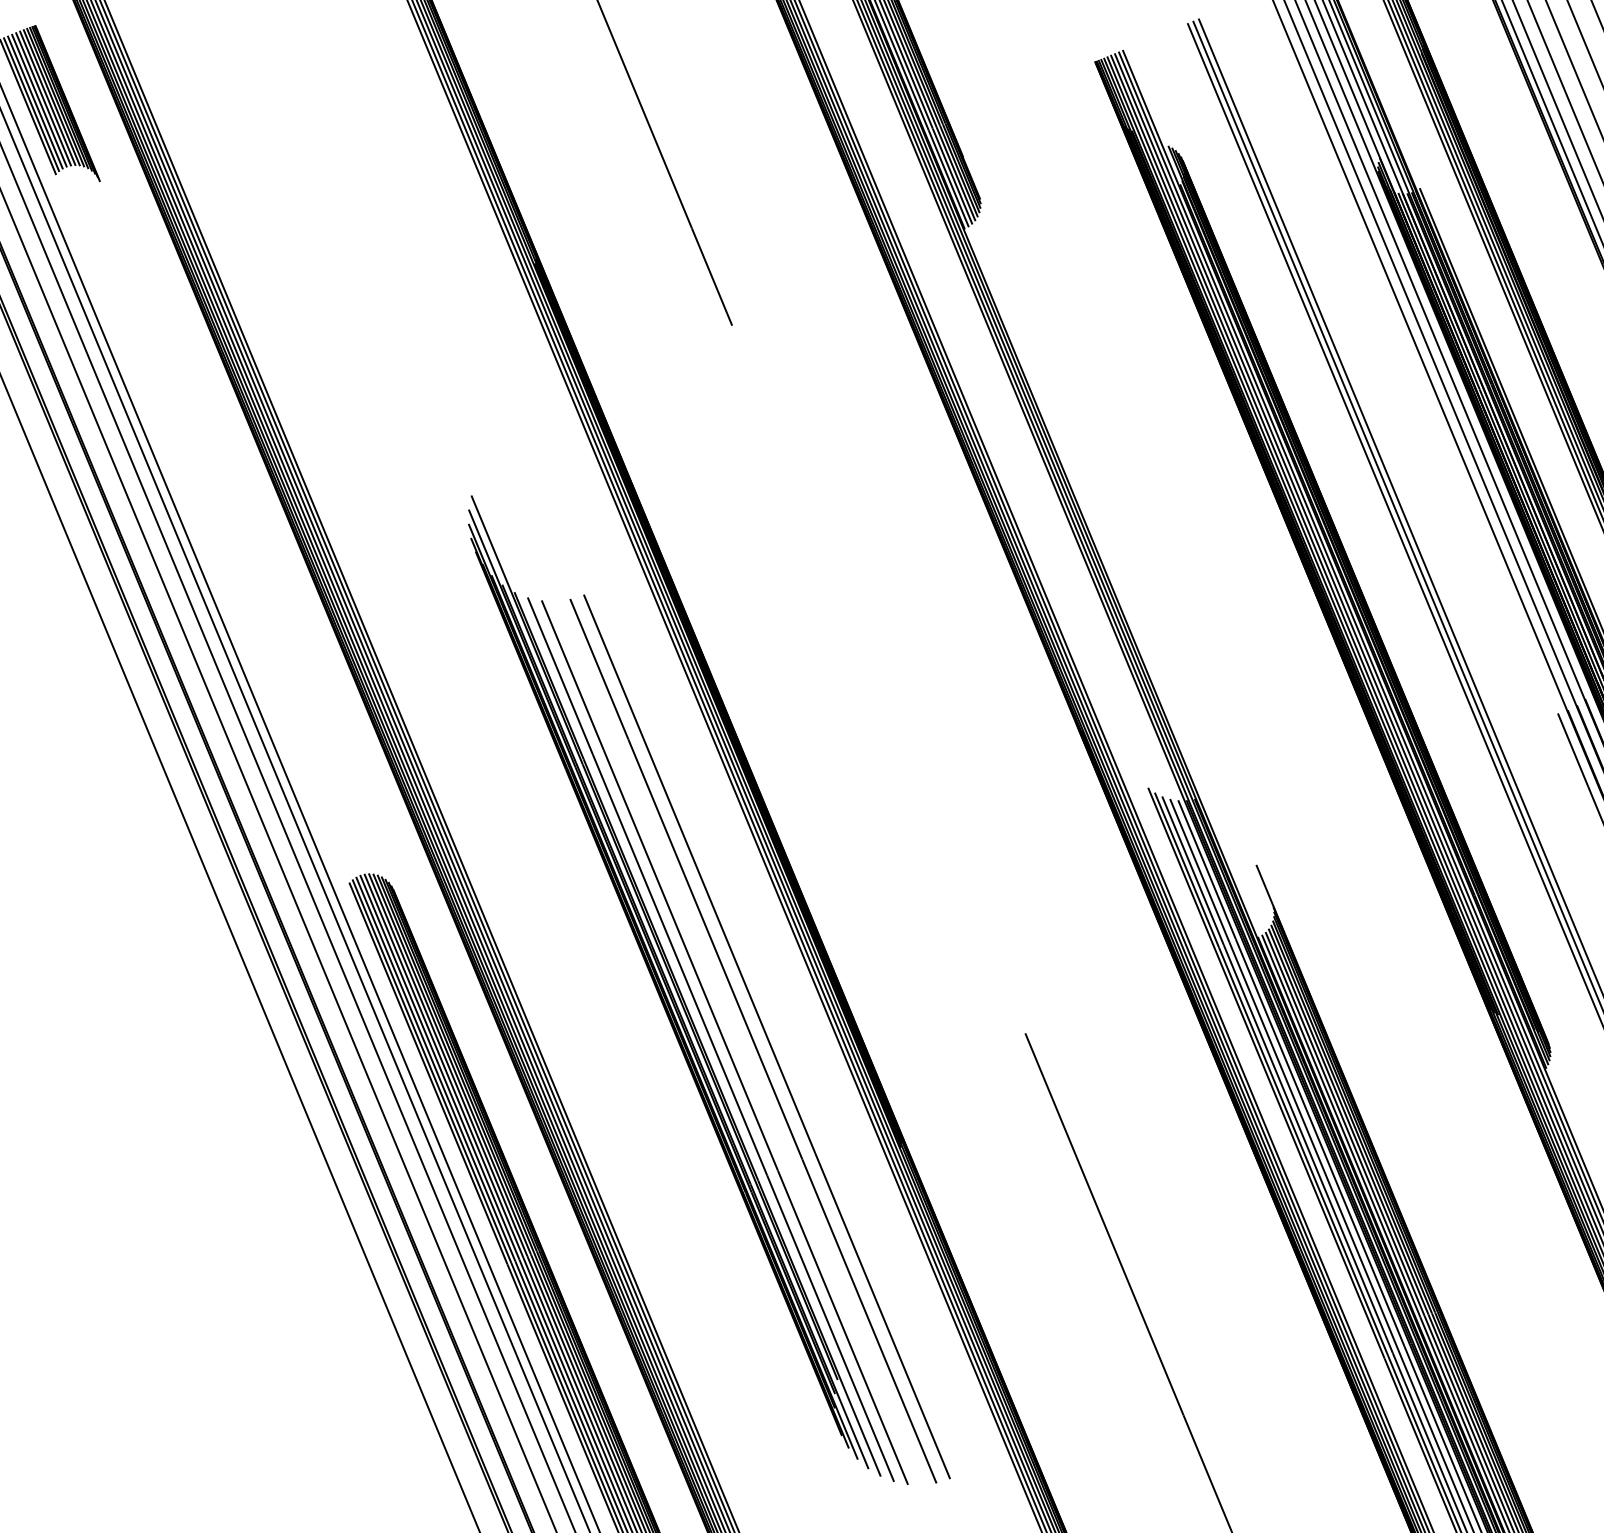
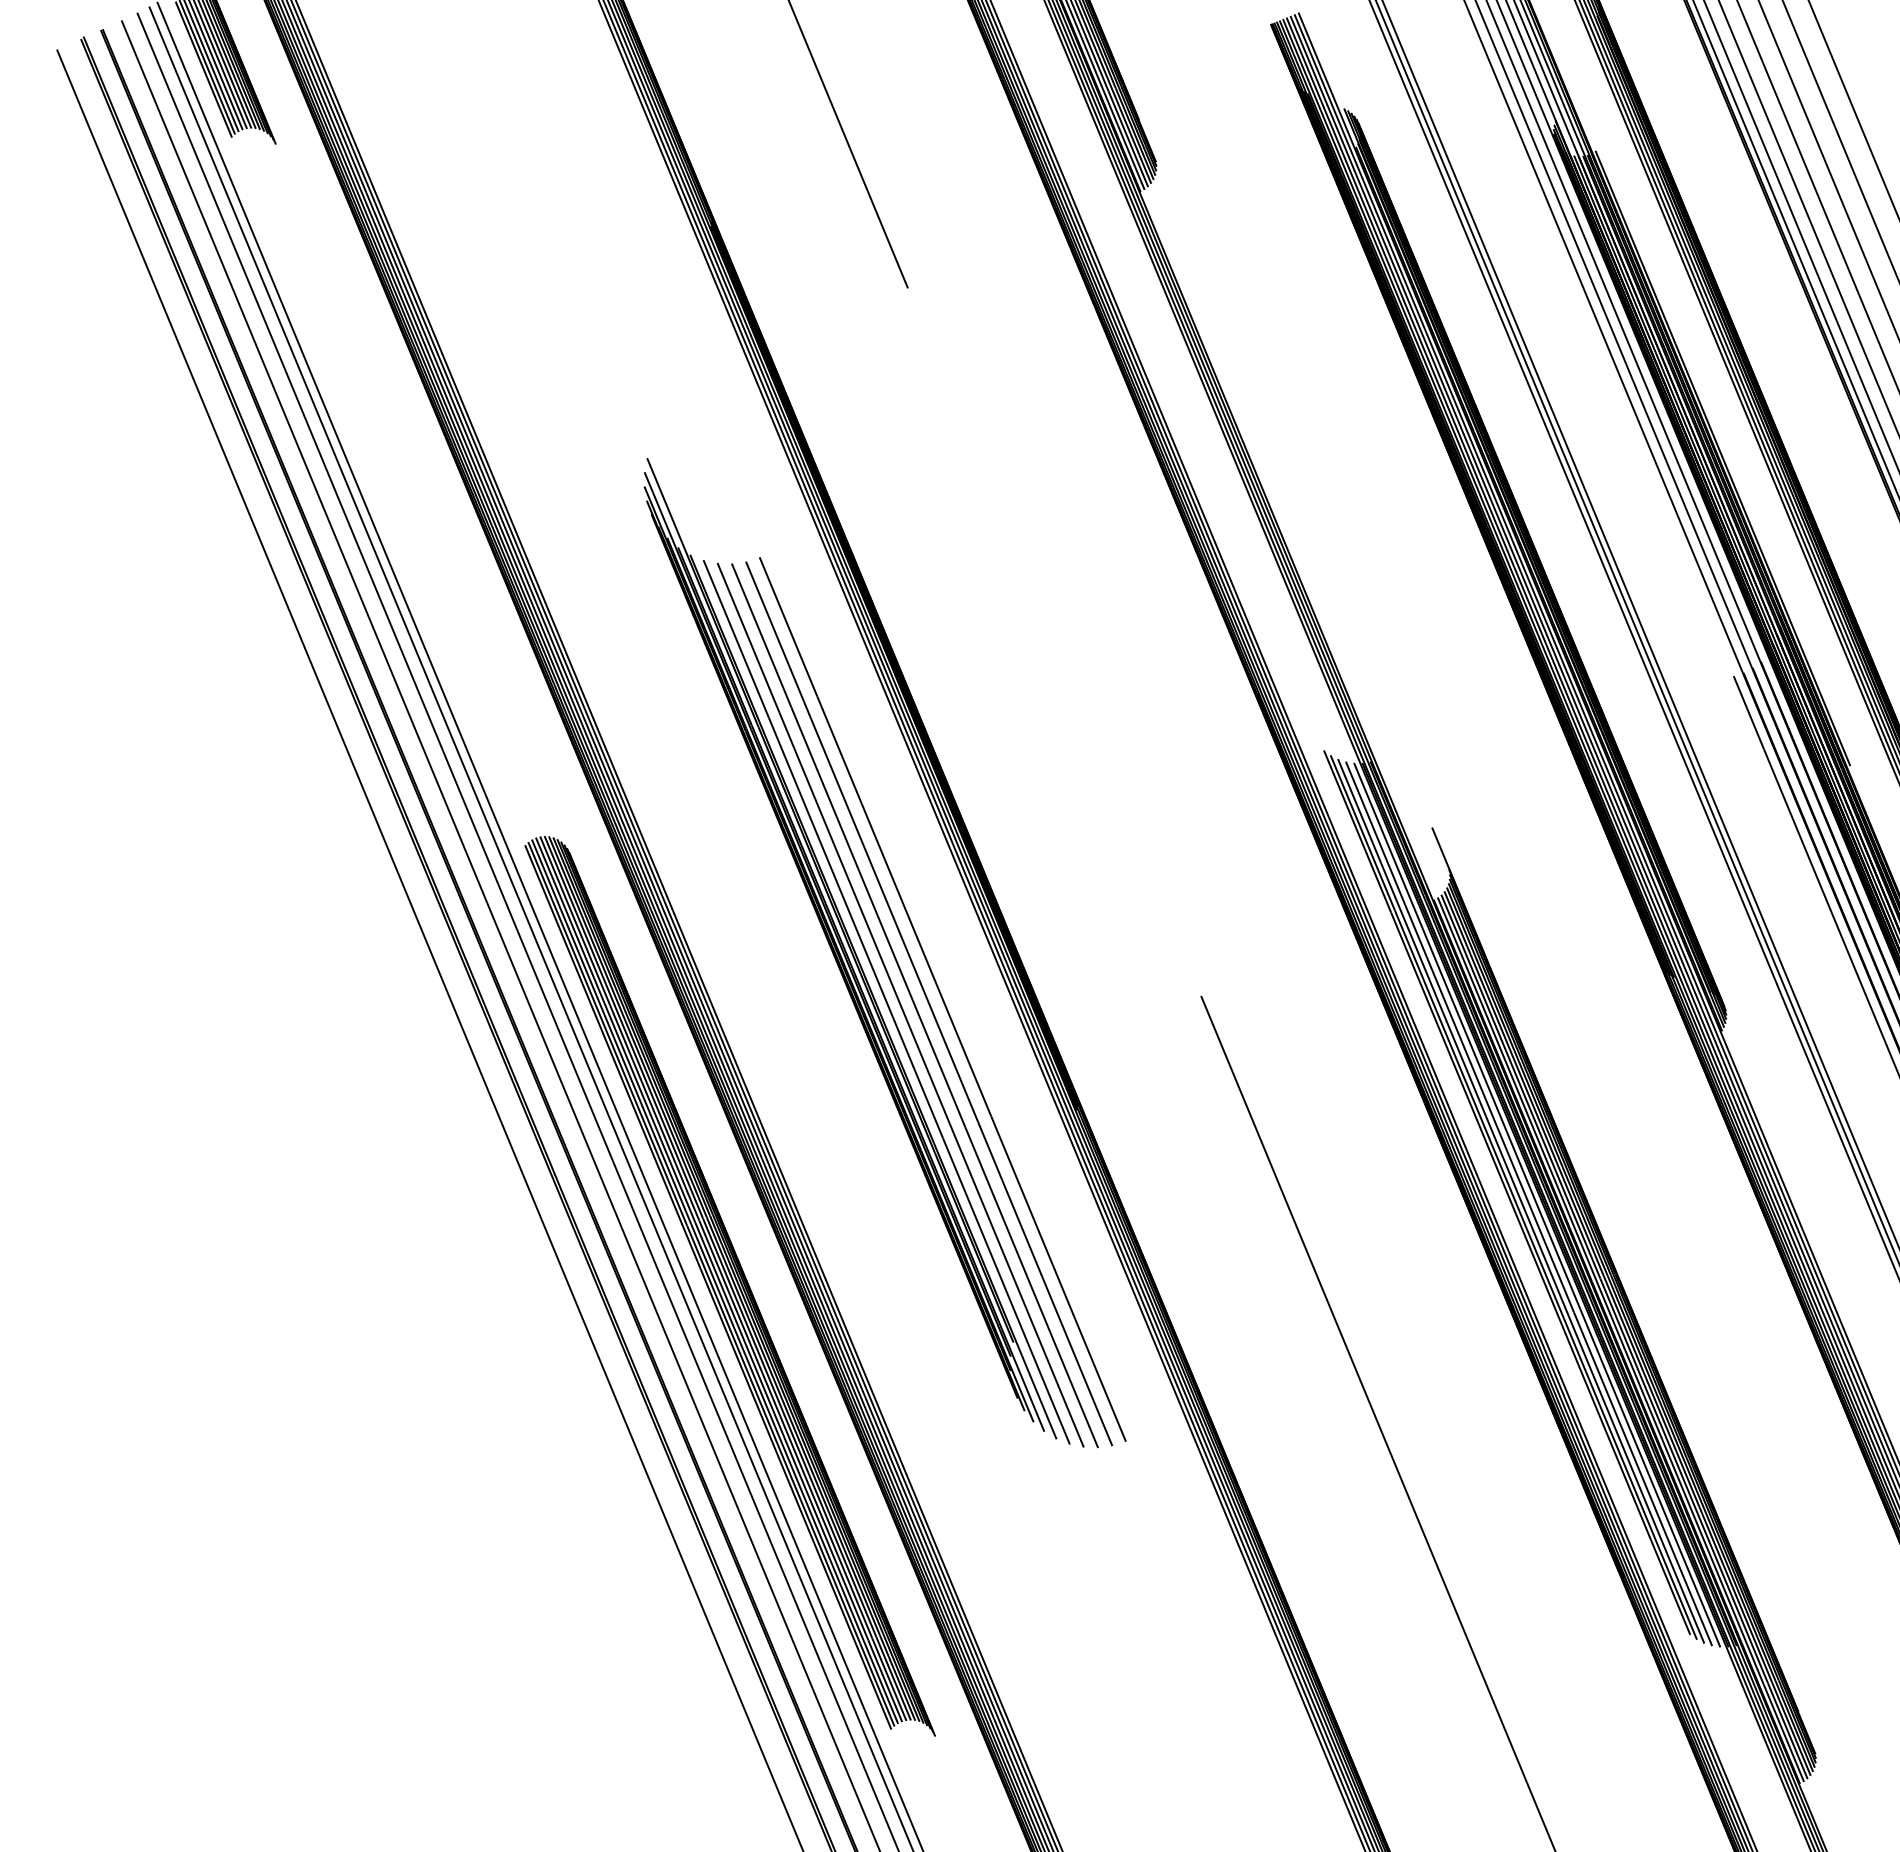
line: (738, 1042) -> (914, 1005), added

